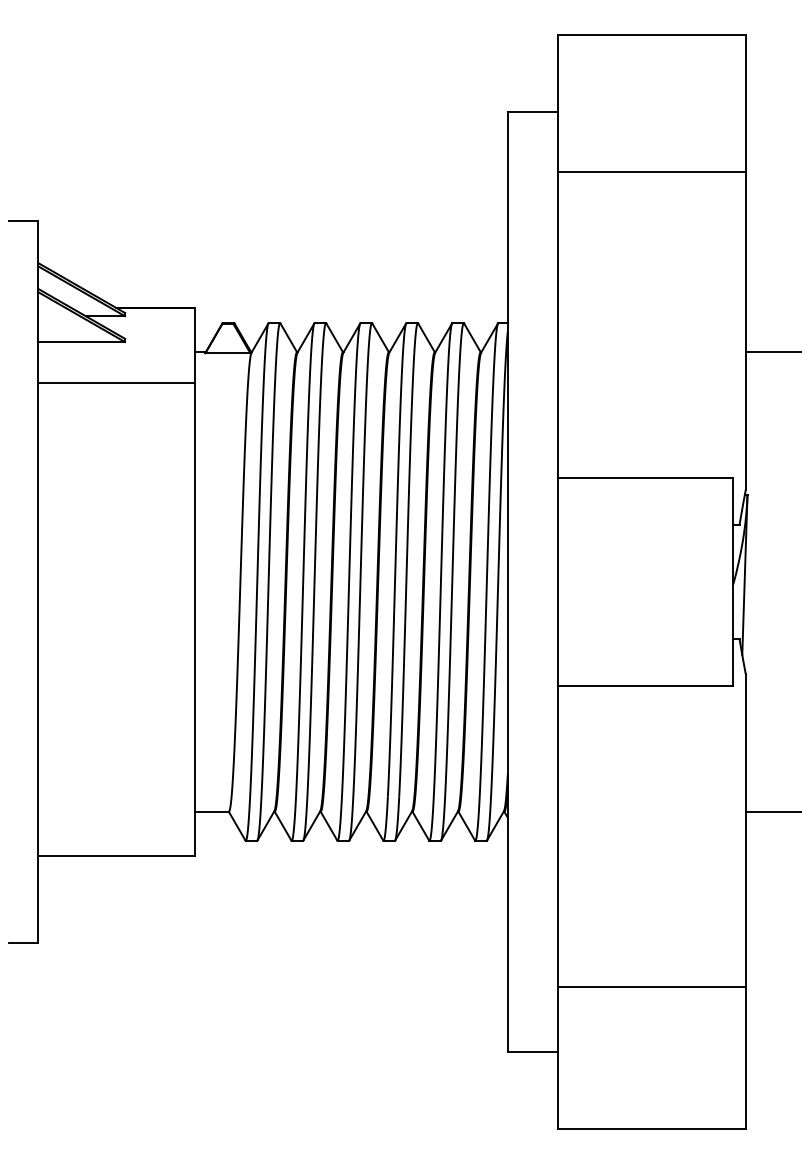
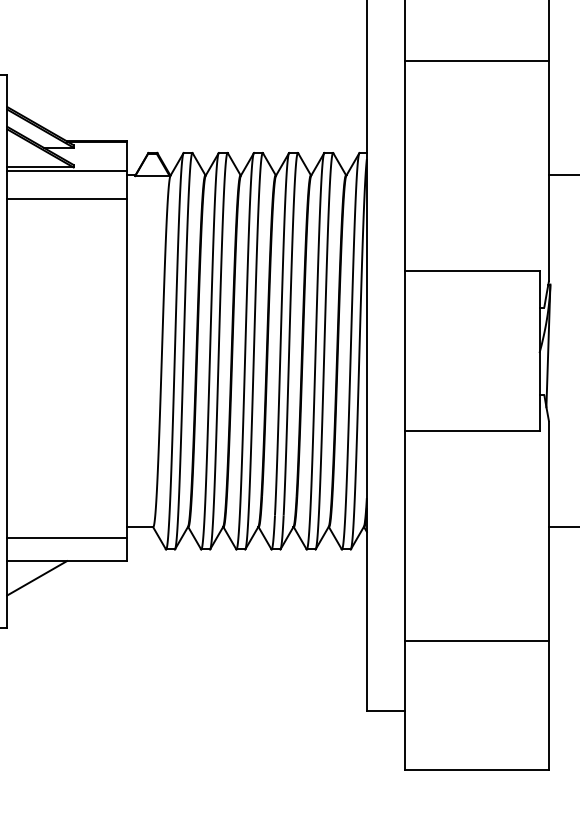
line: (651, 171) -> (476, 61), moved
line: (116, 346) -> (67, 170), added
line: (116, 825) -> (67, 537), added
line: (77, 877) -> (37, 577), added
line: (651, 987) -> (476, 641), moved

